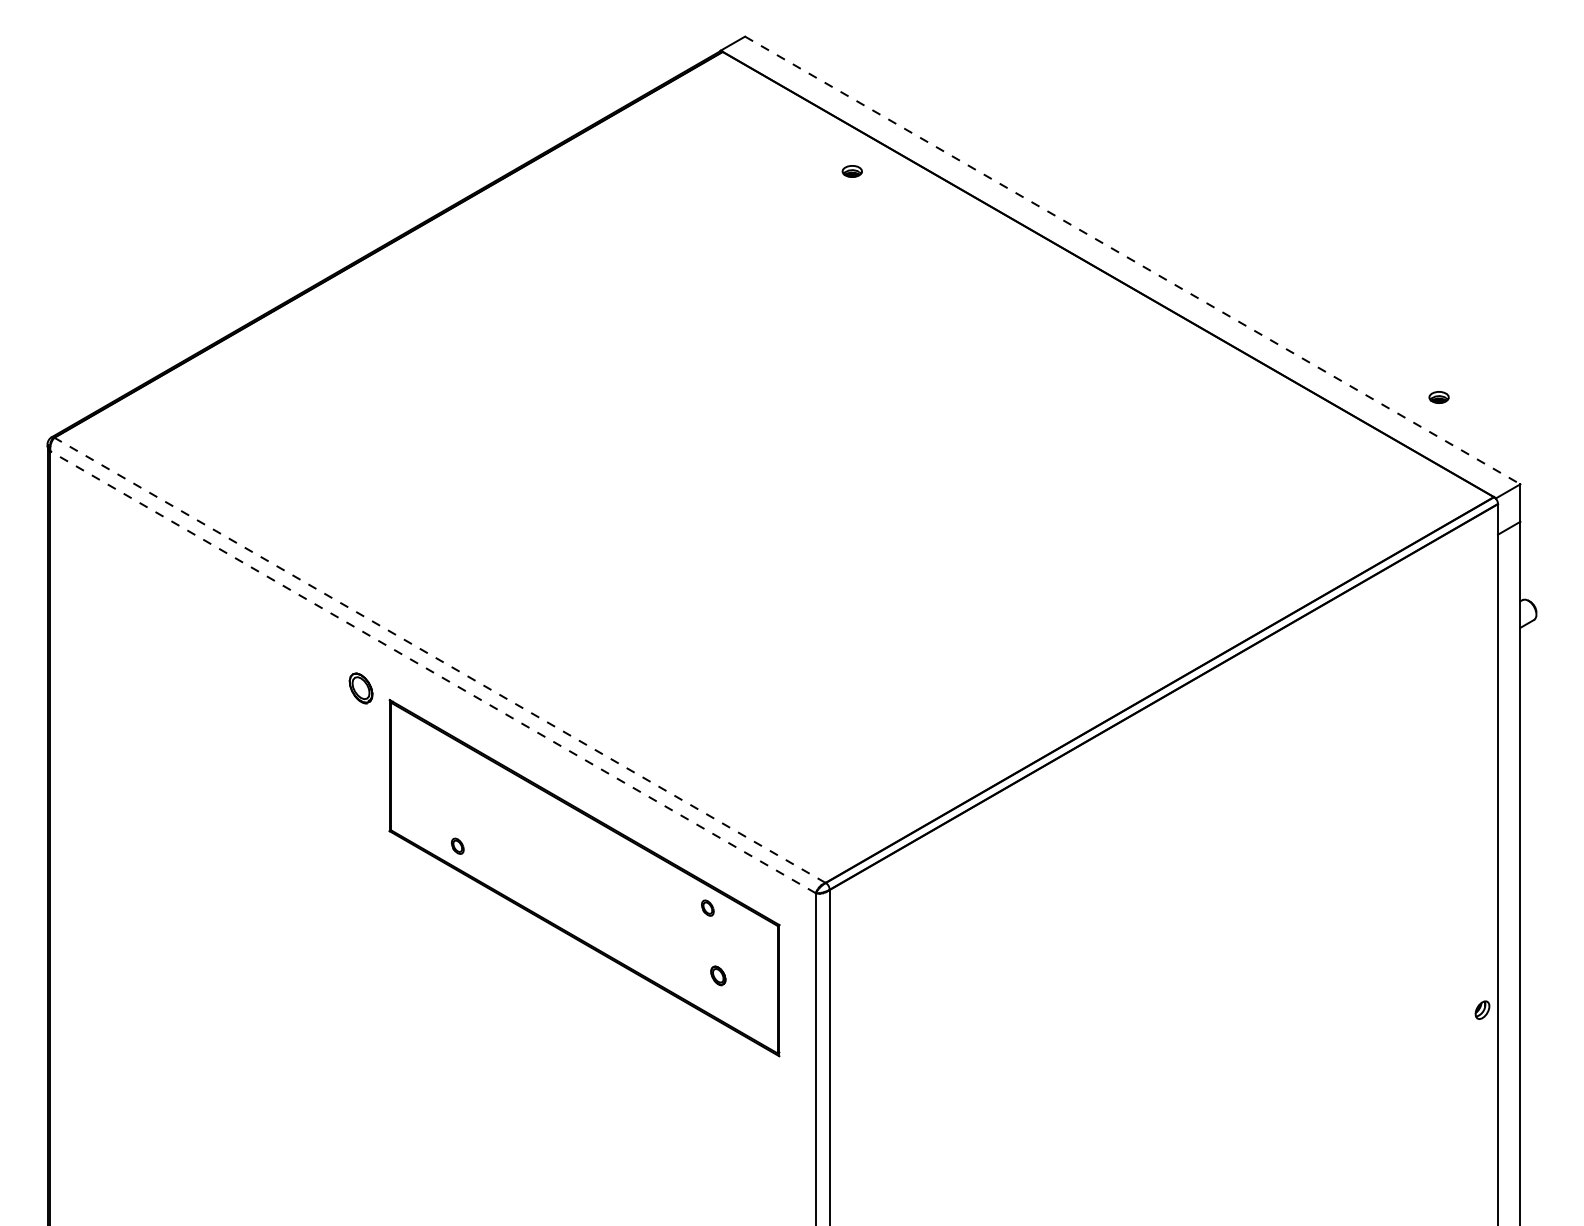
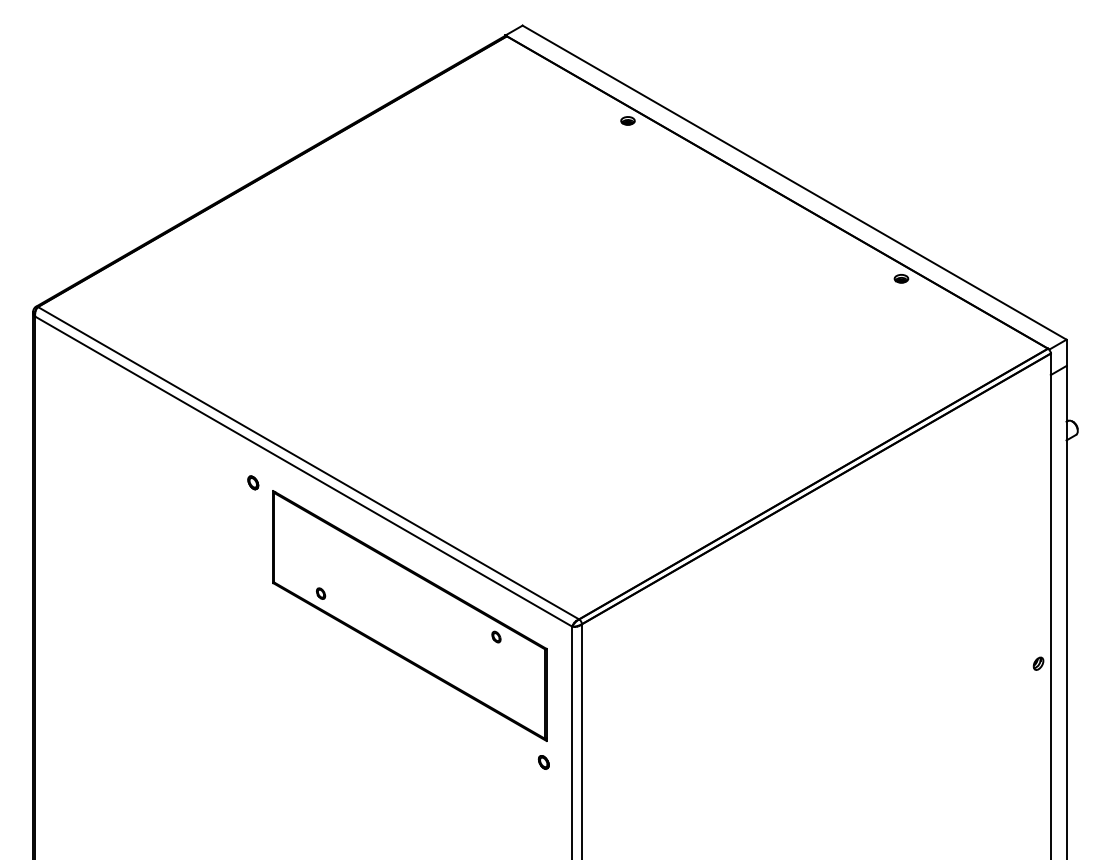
part: (851, 171) -> (627, 120), moved
line: (1132, 260) -> (794, 182), dashed -> solid
part: (1438, 397) -> (901, 278), moved
line: (439, 660) -> (308, 463), dashed -> solid
line: (433, 672) -> (303, 471), dashed -> solid
part: (361, 688) -> (253, 482), size x0.62
part: (718, 975) -> (543, 762), moved
part: (1482, 1009) -> (1038, 663), moved

